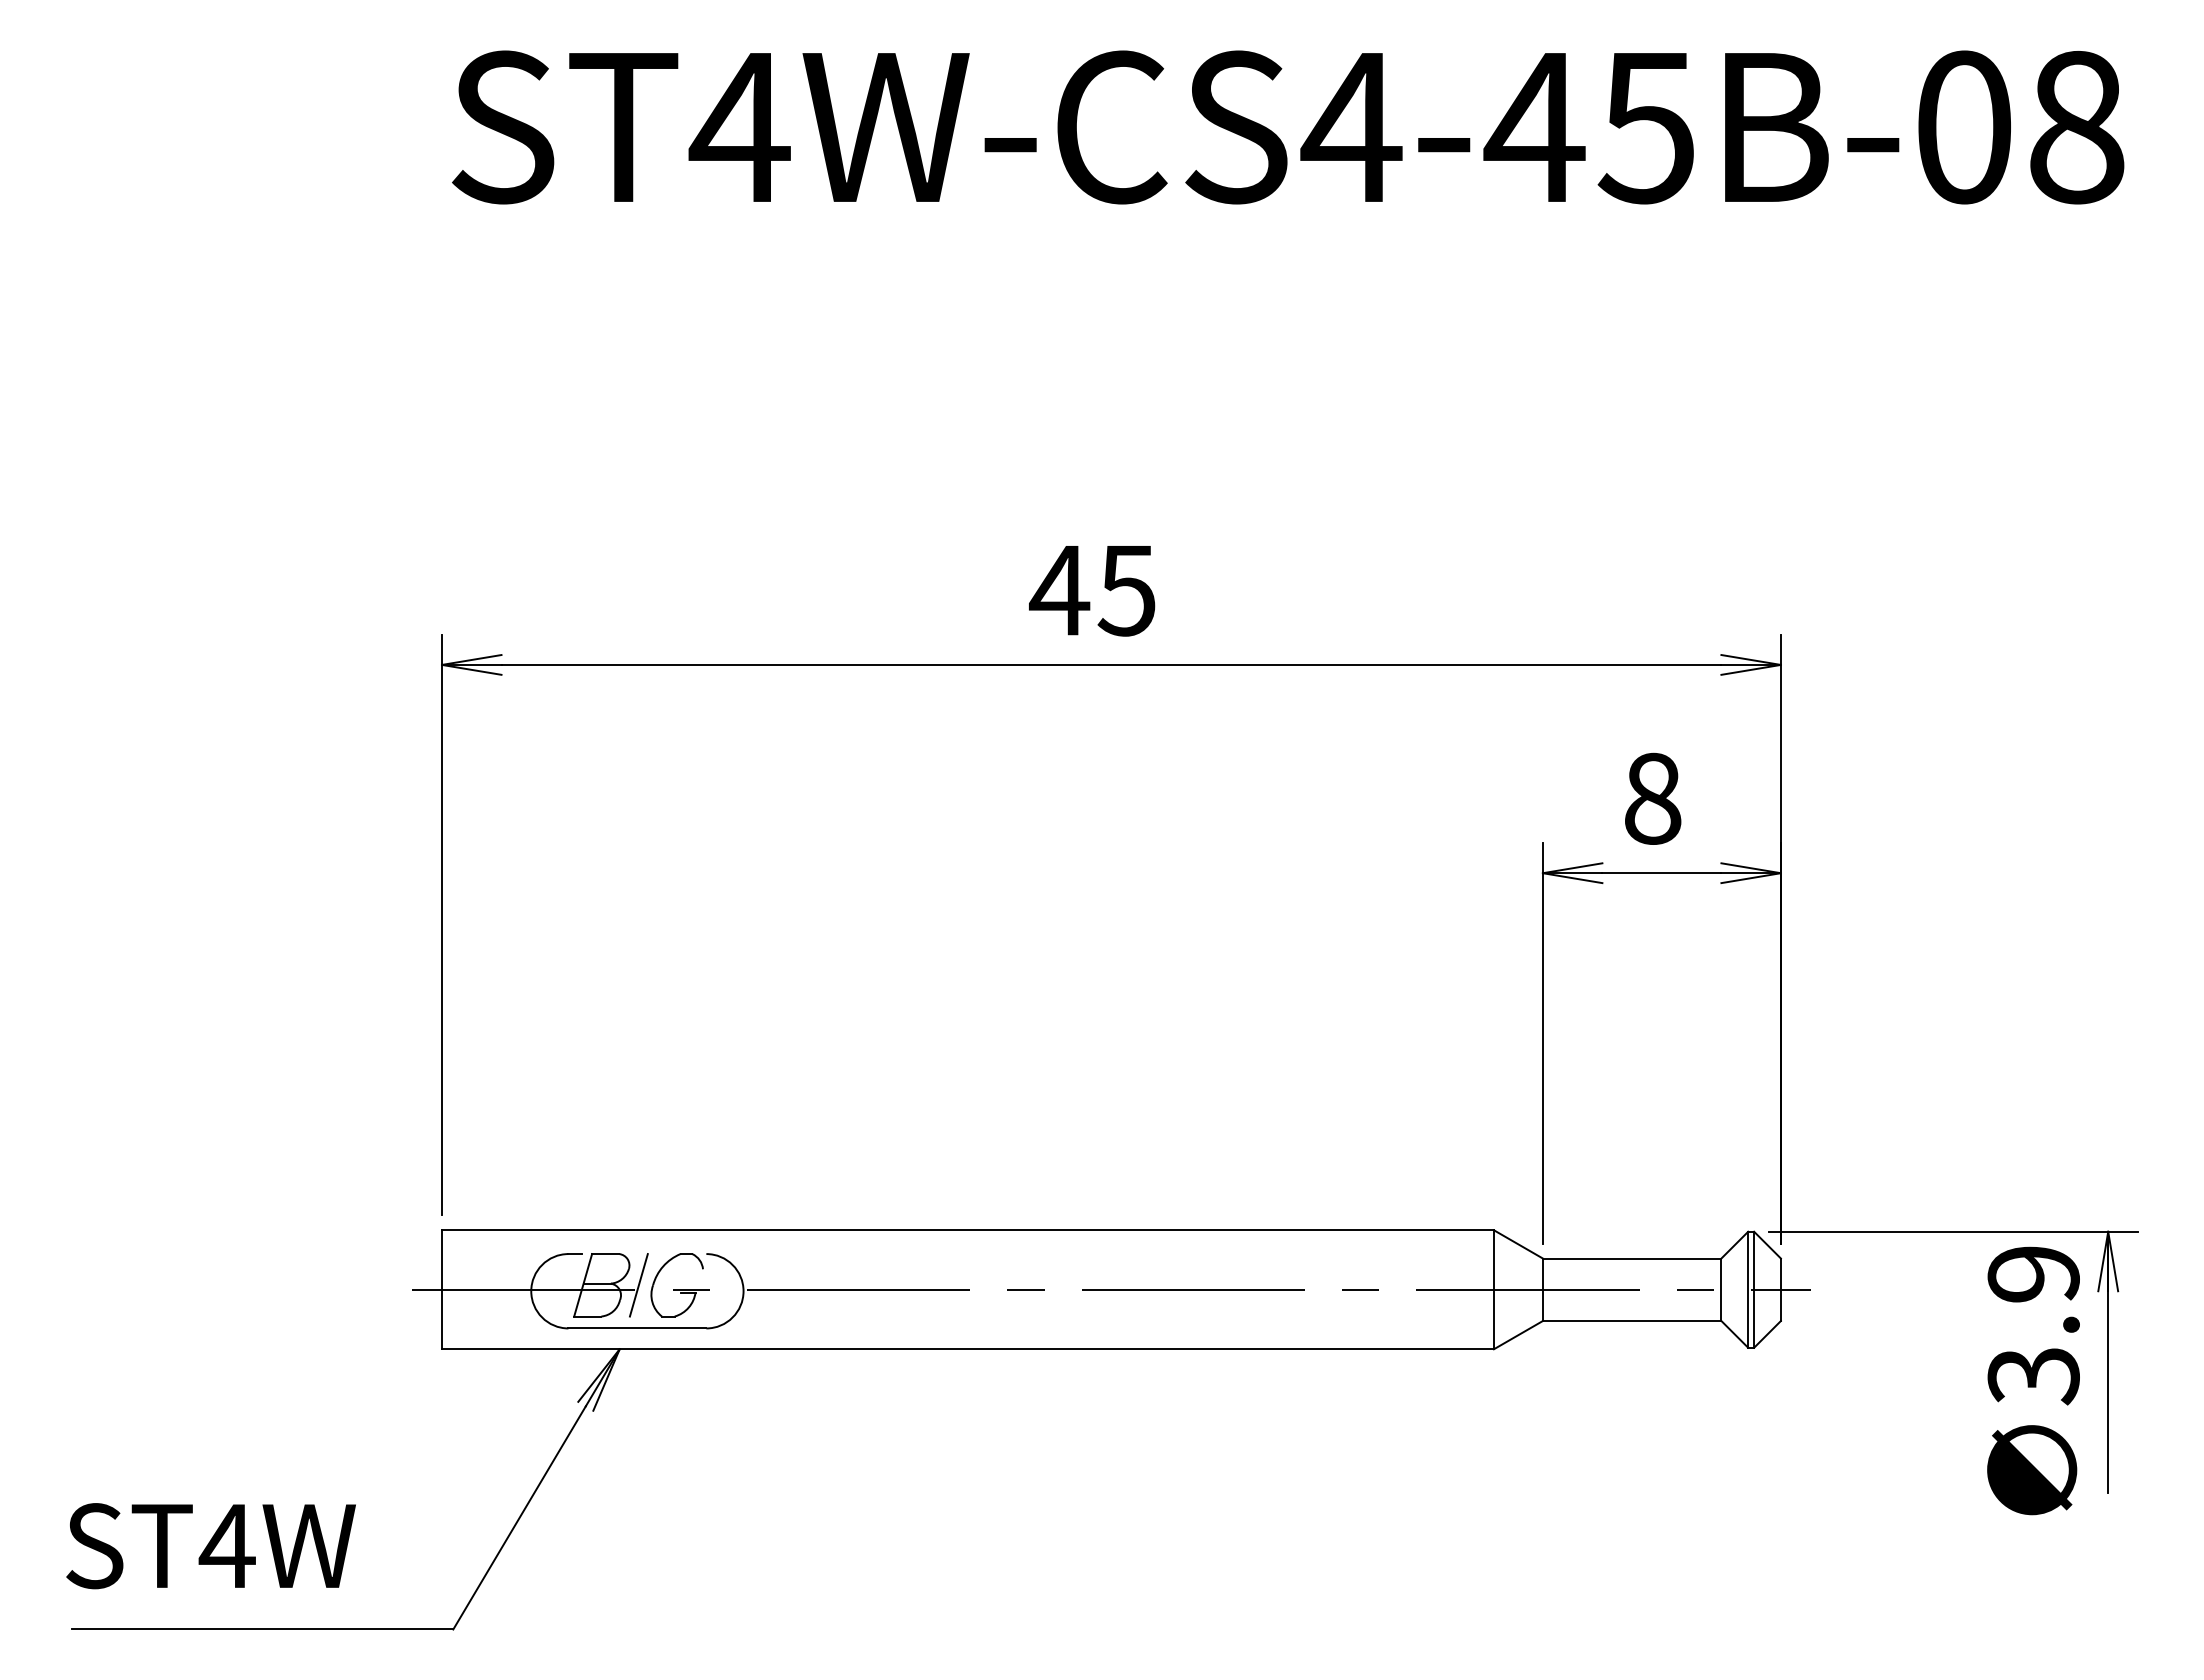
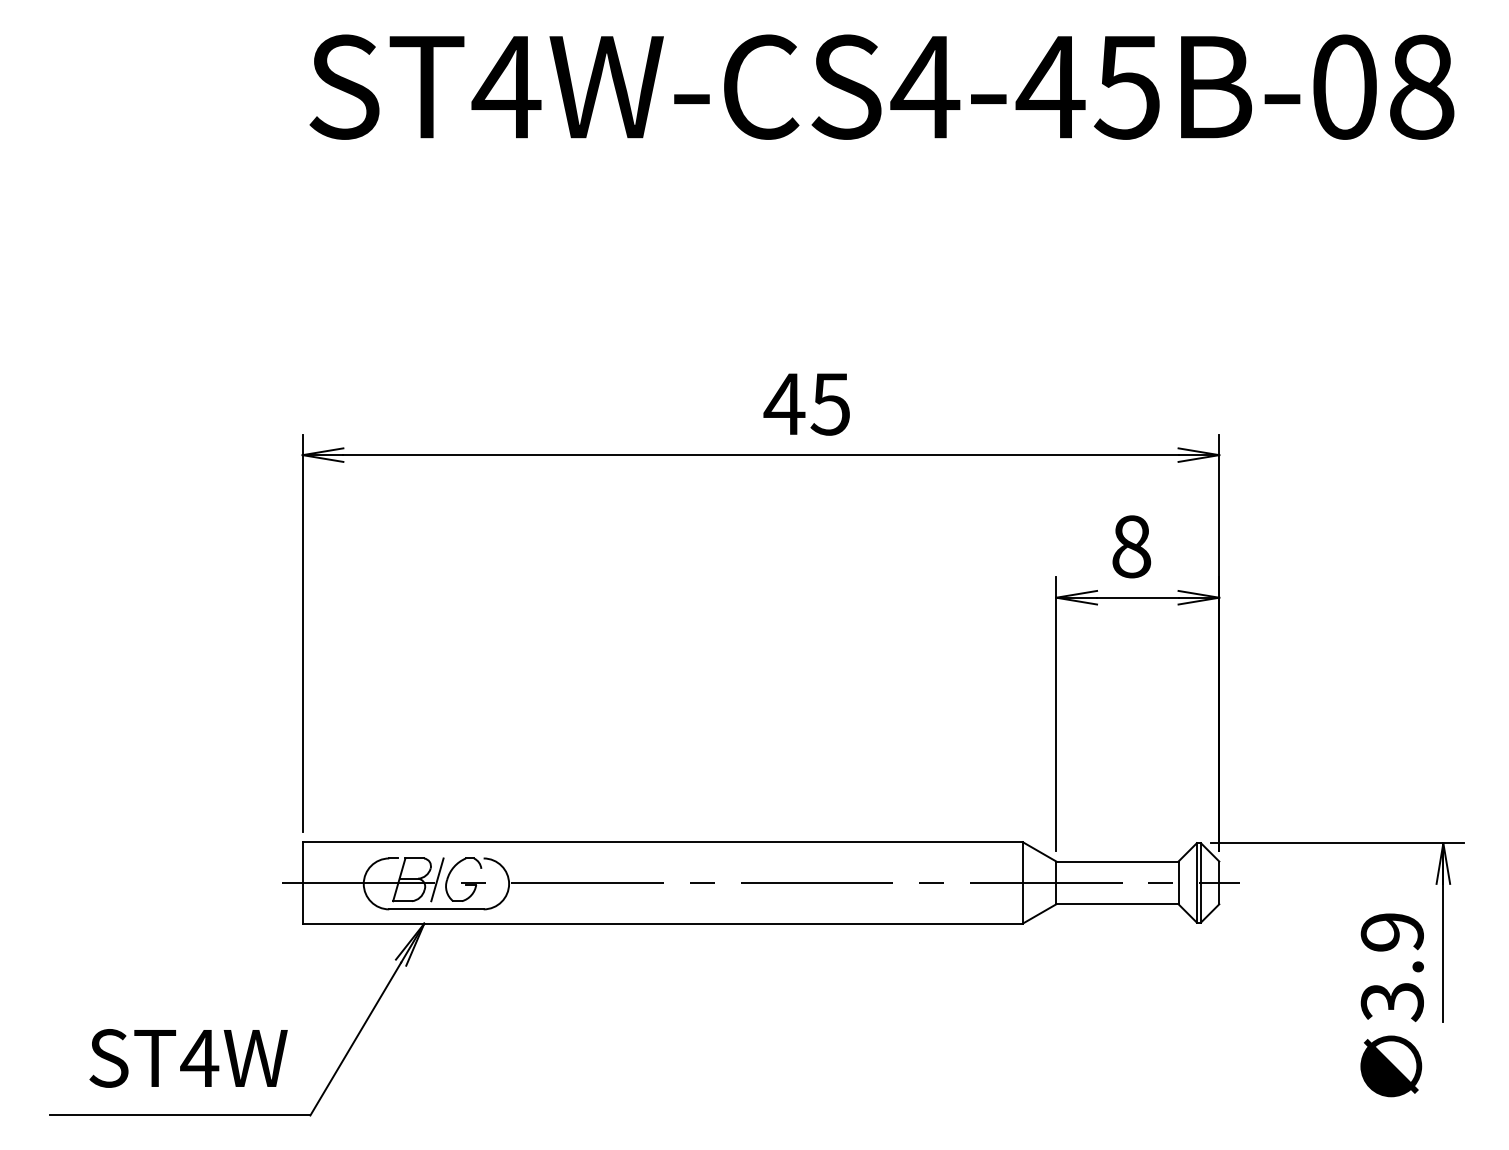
text: (1091, 590) -> (806, 404), moved
text: (2032, 1381) -> (1391, 1005), moved
text: (210, 1546) -> (188, 1058), moved

